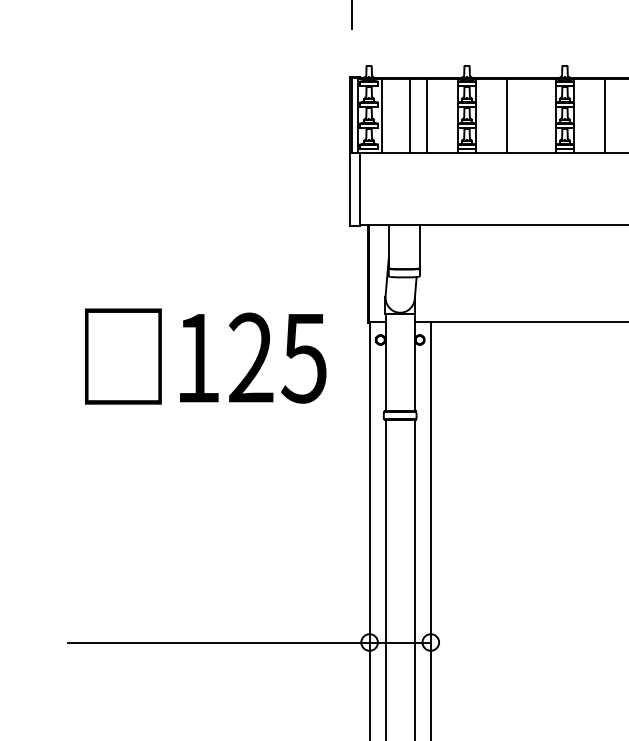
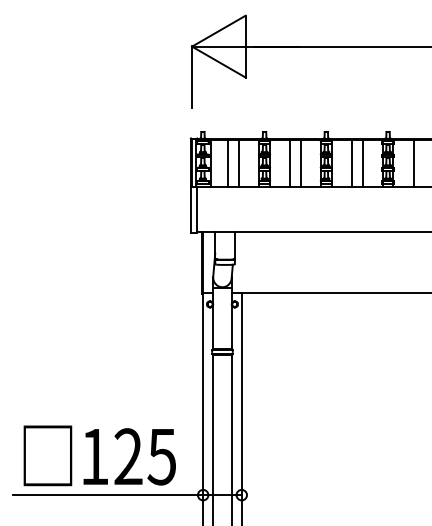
line: (523, 116) -> (300, 163), added
line: (622, 116) -> (362, 163), added
text: (205, 356) -> (99, 455), moved

